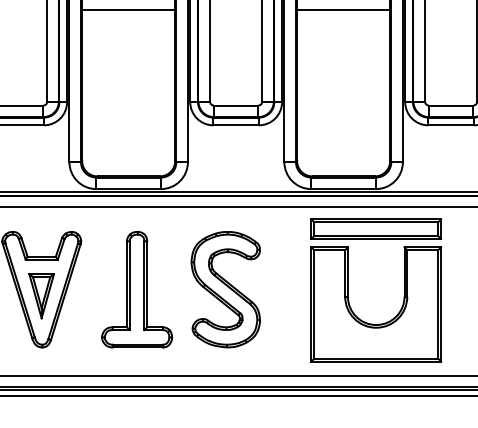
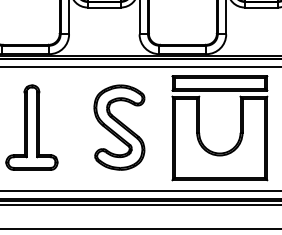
part: (225, 289) -> (119, 127), moved
part: (403, 296) -> (239, 132), moved

